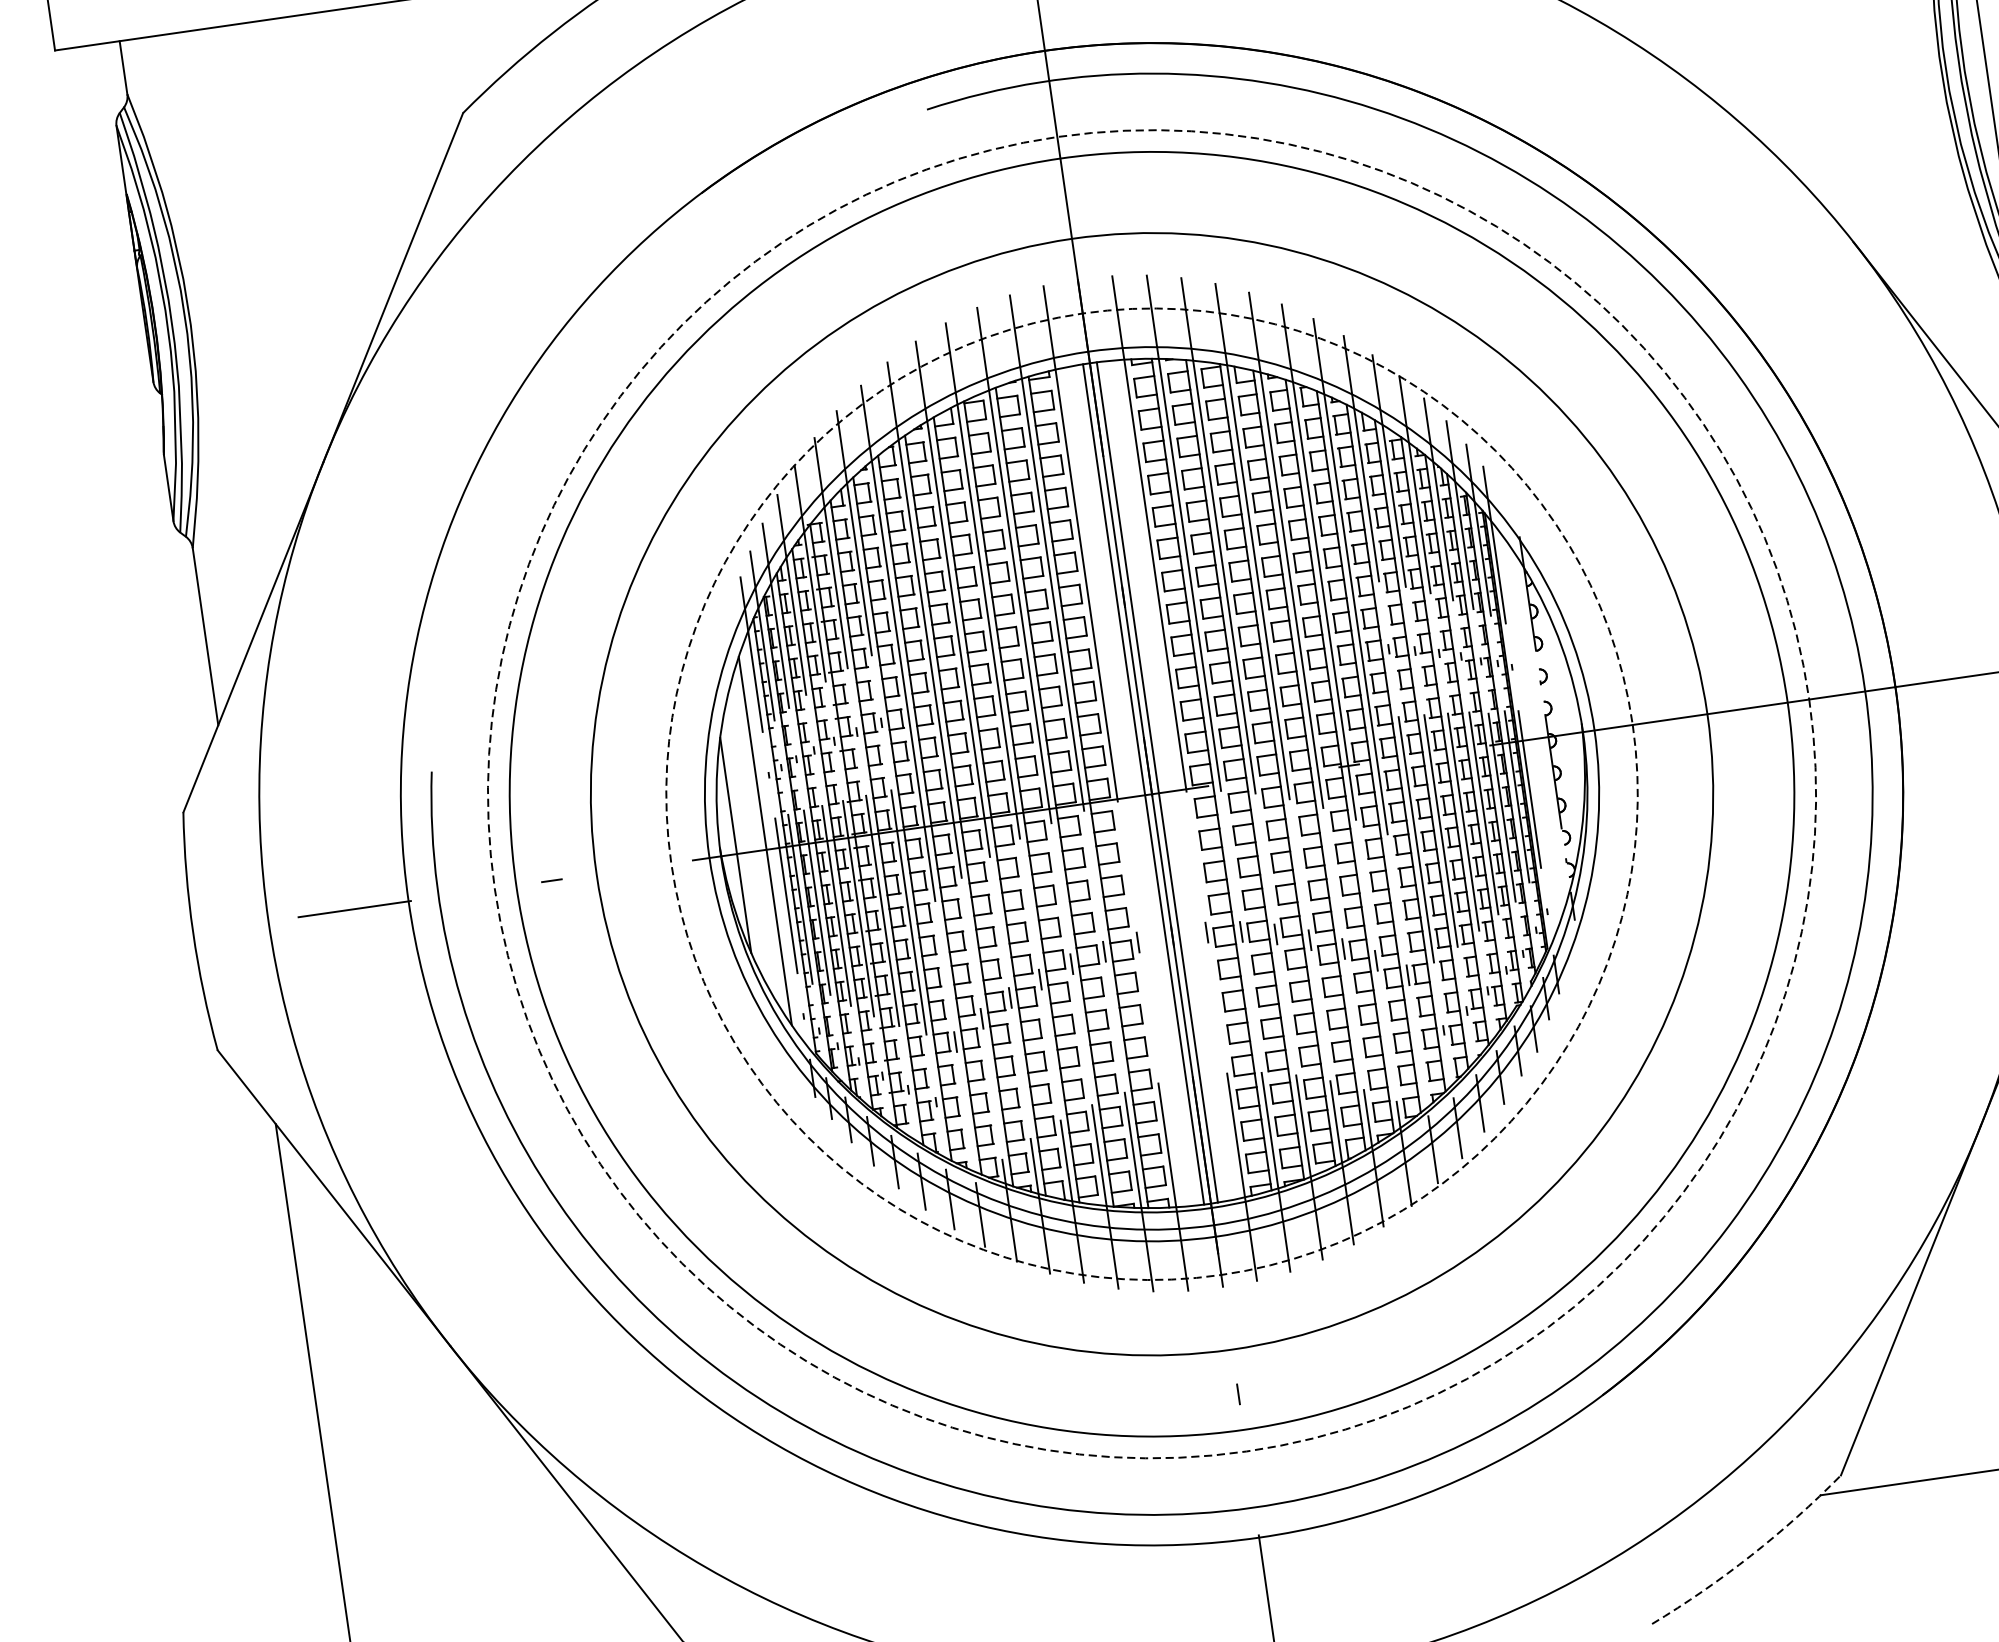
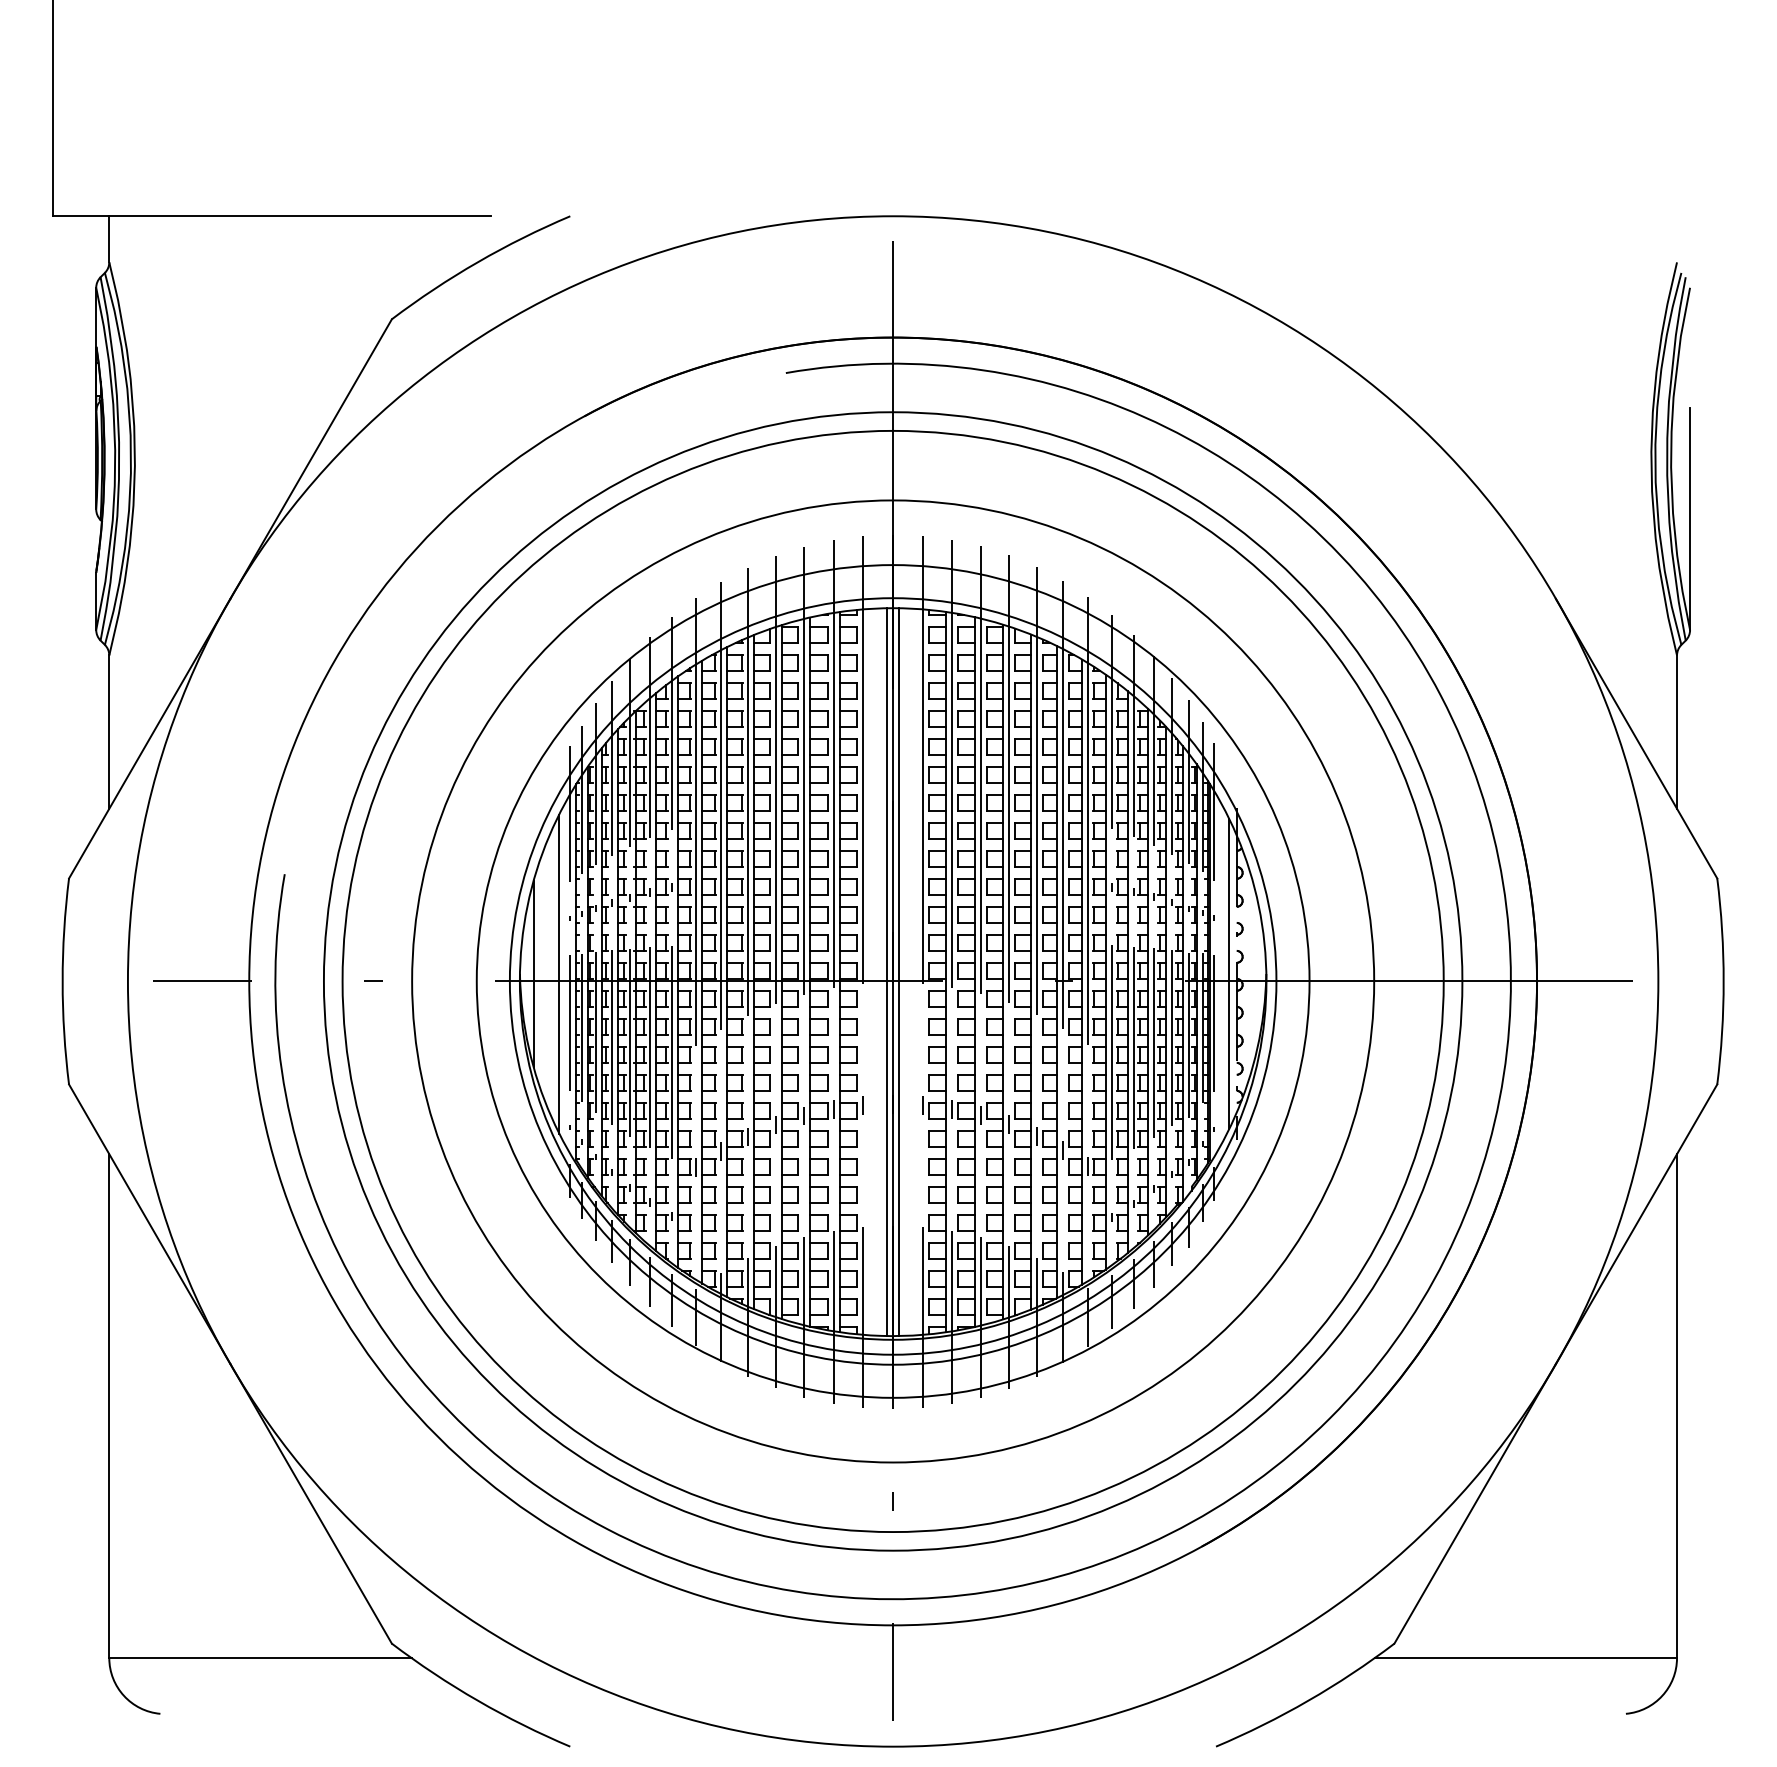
line: (1539, 729) -> (1229, 973), added
circle: (1151, 794) -> (892, 981), dashed -> solid
circle: (1151, 794) -> (892, 981), dashed -> solid
arc: (1751, 1555) -> (1308, 1700), dashed -> solid

